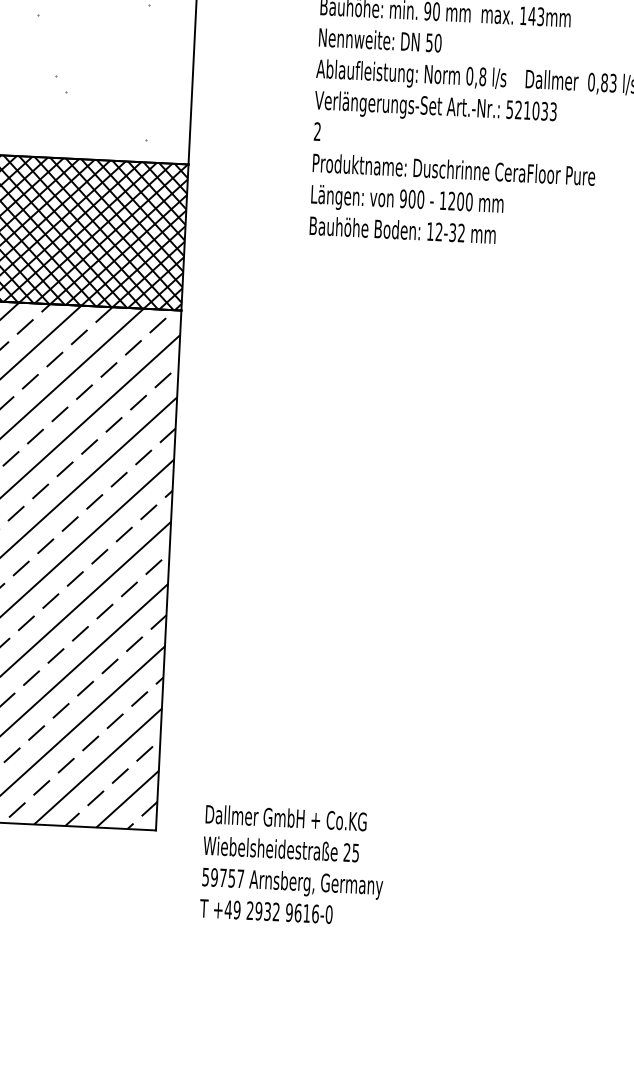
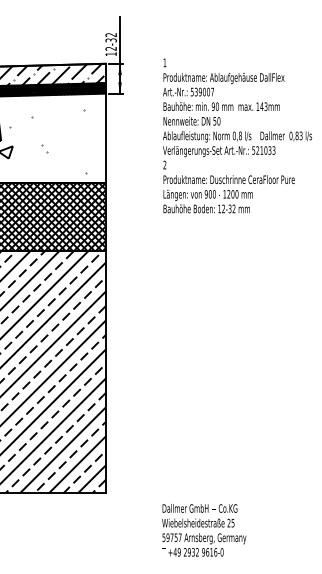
text: (293, 865) -> (204, 530), moved

